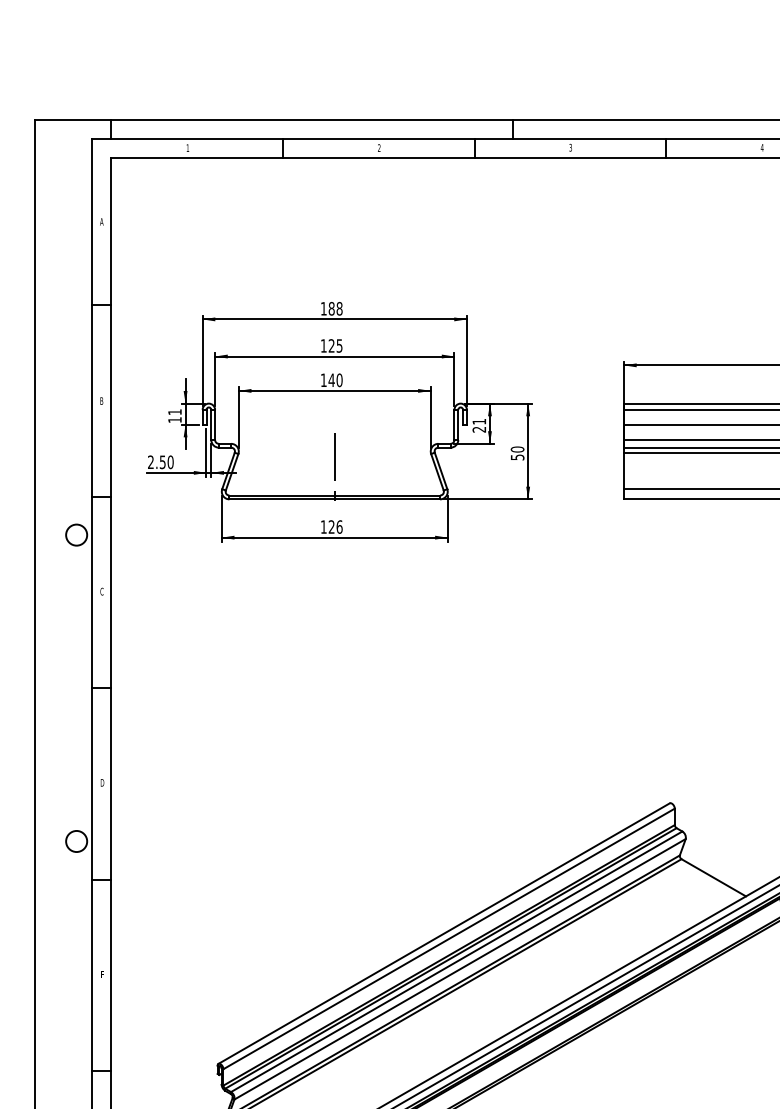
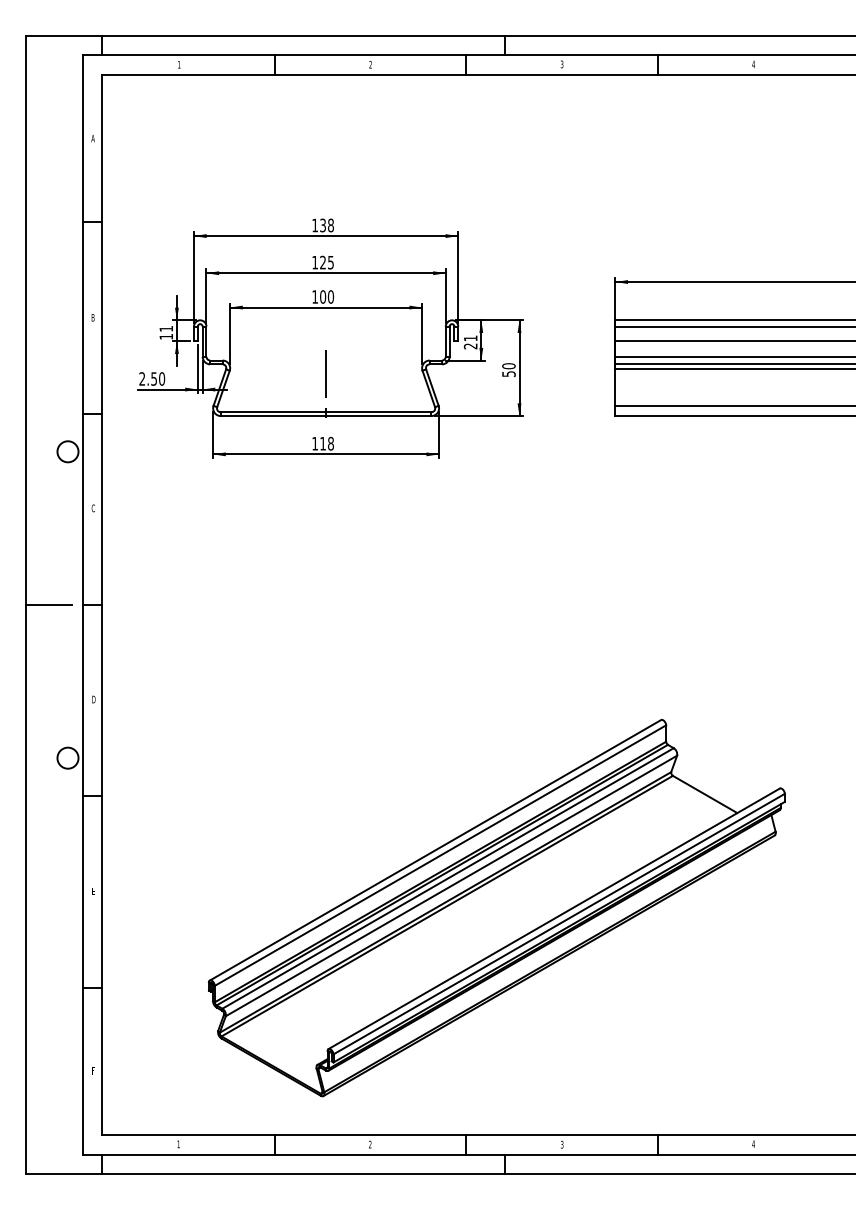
text: (332, 308) -> (323, 225), 188 -> 138
text: (331, 379) -> (322, 296), 140 -> 100
text: (336, 526) -> (327, 443), 126 -> 118
line: (57, 688) -> (48, 605), added

